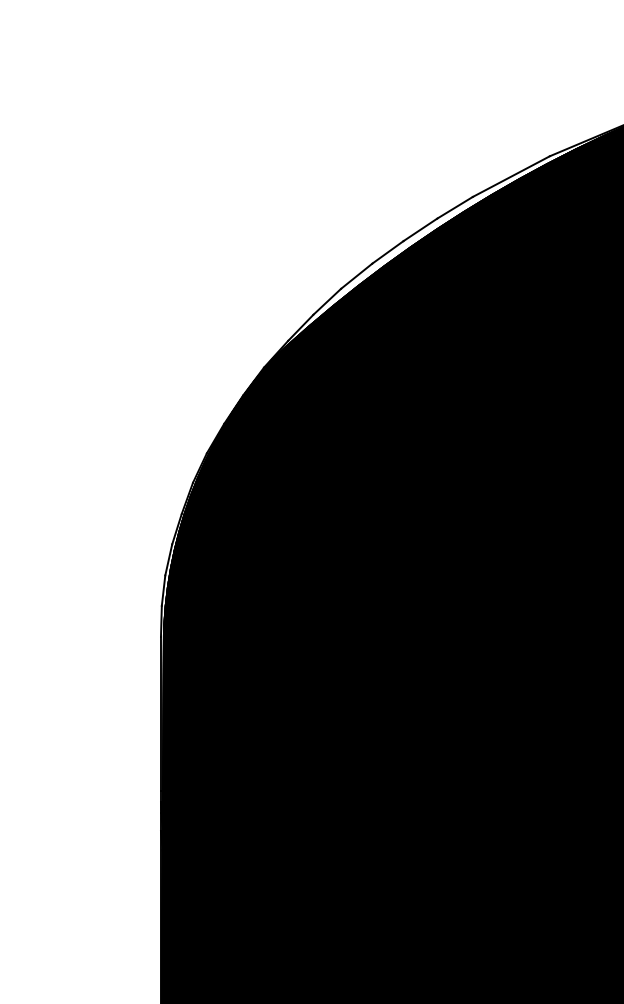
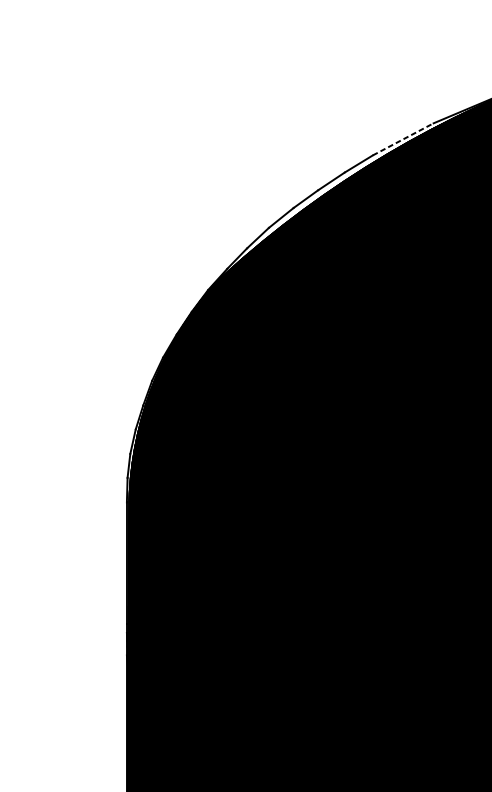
line: (511, 176) -> (403, 139), solid -> dashed

